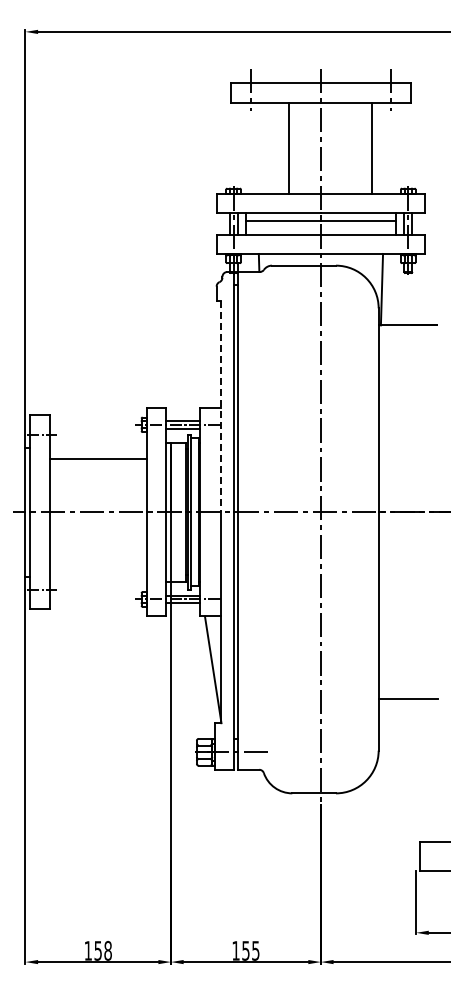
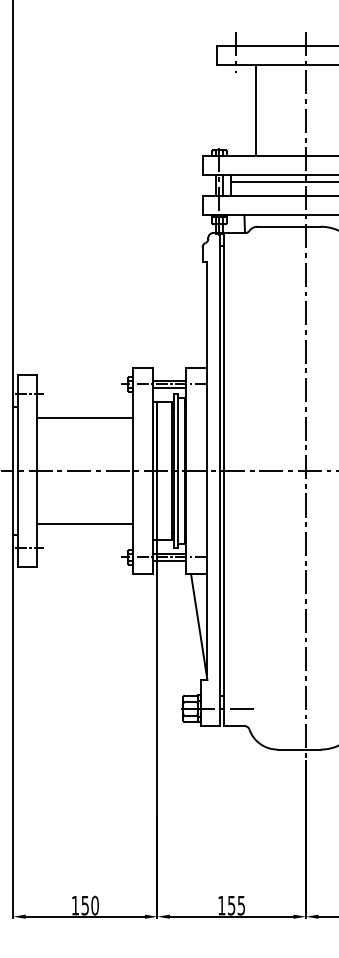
line: (289, 147) -> (255, 109), moved
line: (221, 406) -> (207, 366), dashed -> solid
line: (97, 565) -> (84, 523), added
text: (107, 950) -> (94, 905), 158 -> 150

